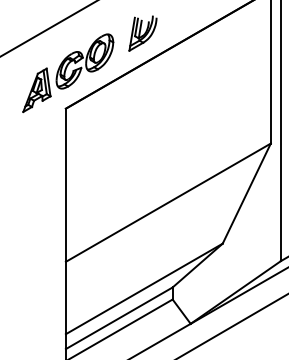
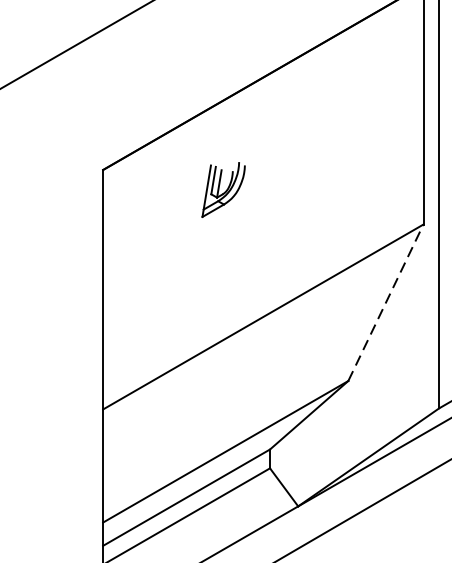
part: (142, 33) -> (222, 190), moved
part: (68, 73) -> (107, 114), removed
line: (246, 193) -> (385, 302), solid -> dashed

